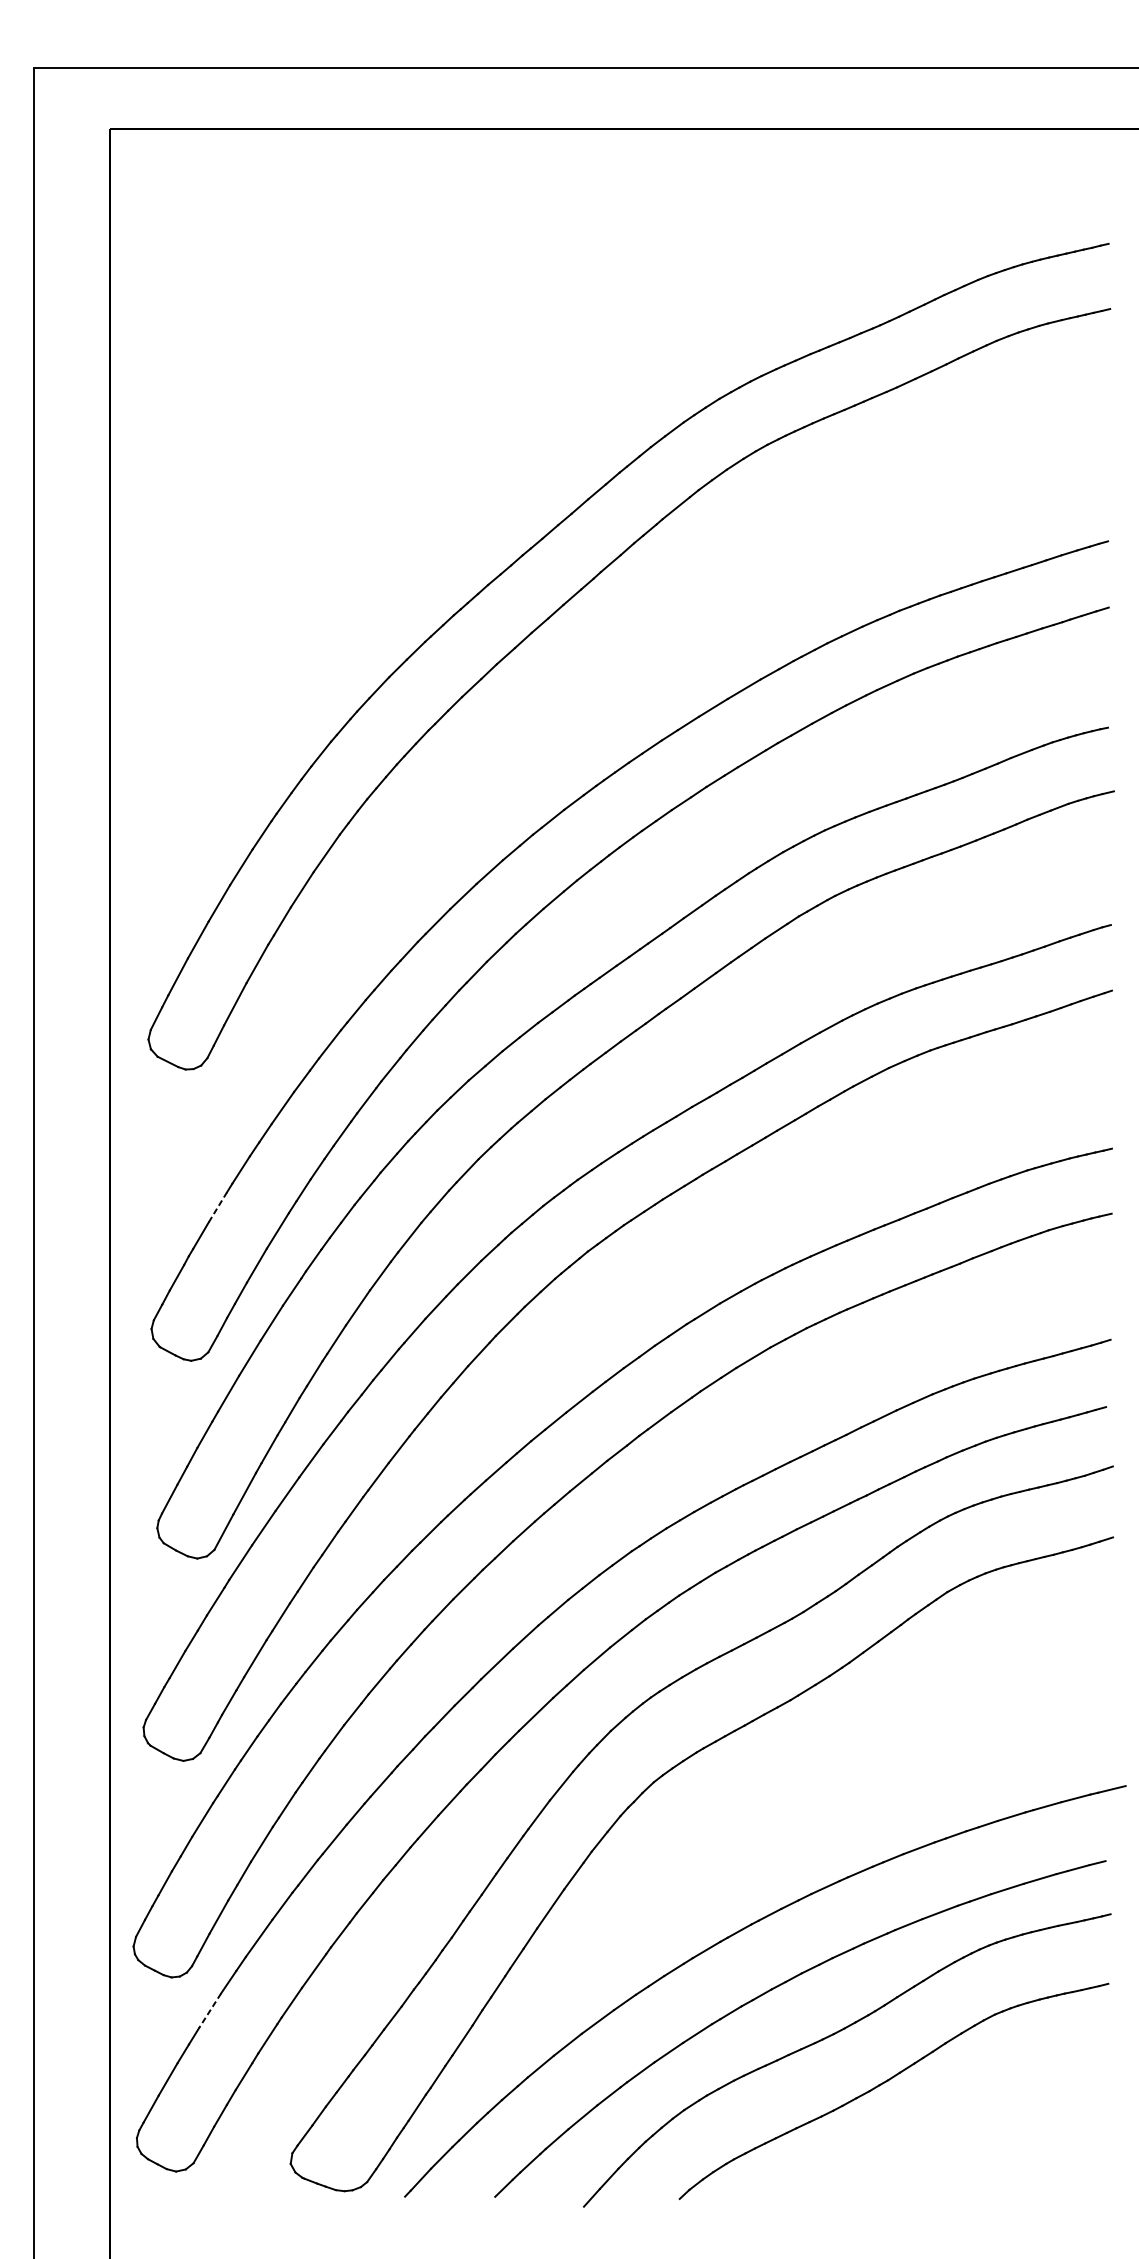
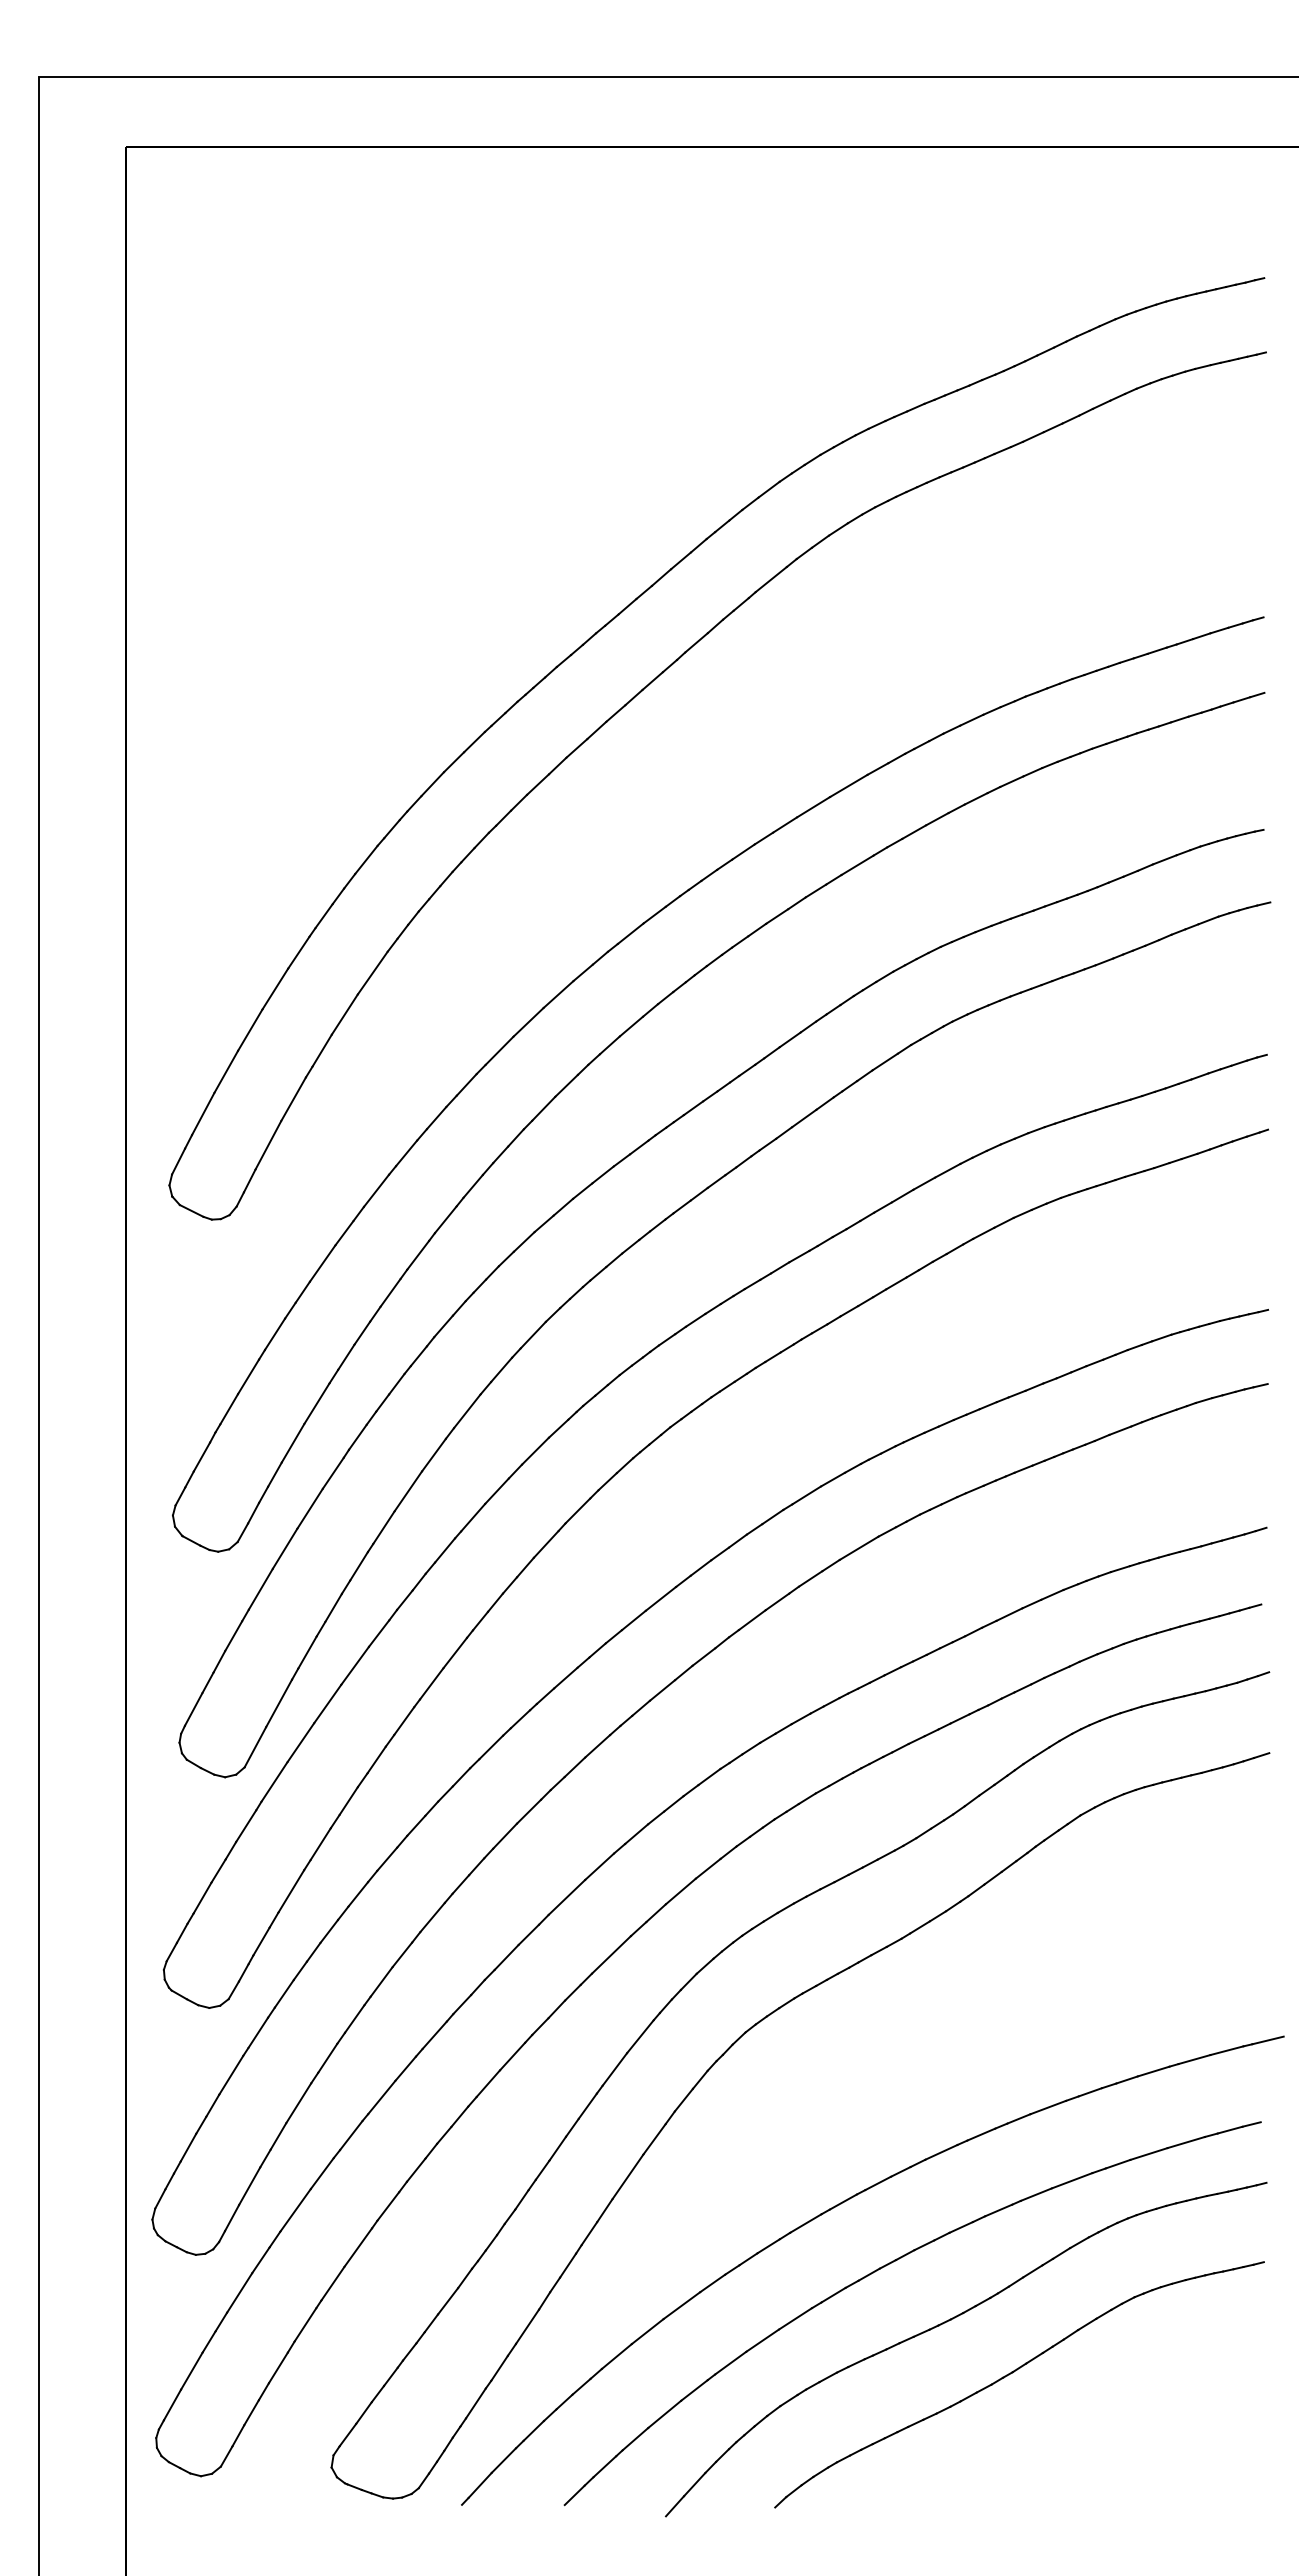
line: (217, 1207) -> (248, 1377), dashed -> solid
line: (209, 2011) -> (239, 2293), dashed -> solid

